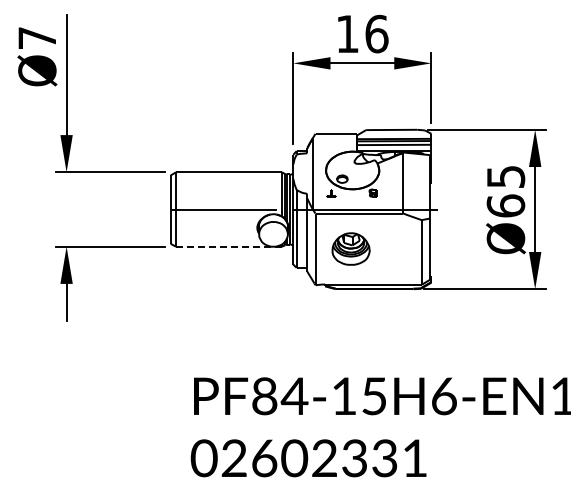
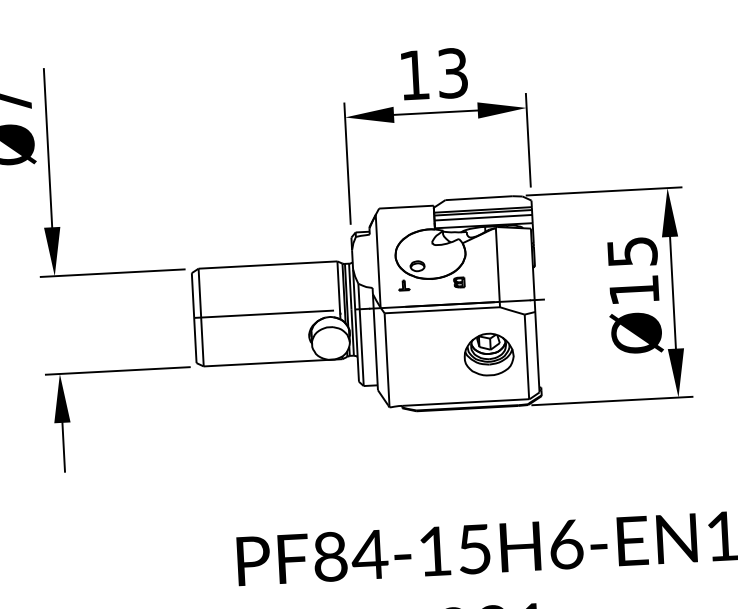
text: (376, 33) -> (452, 72), 16 -> 13
text: (505, 205) -> (633, 289), Ø65 -> Ø15
line: (228, 246) -> (272, 362), dashed -> solid
part: (350, 248) -> (488, 353), moved

